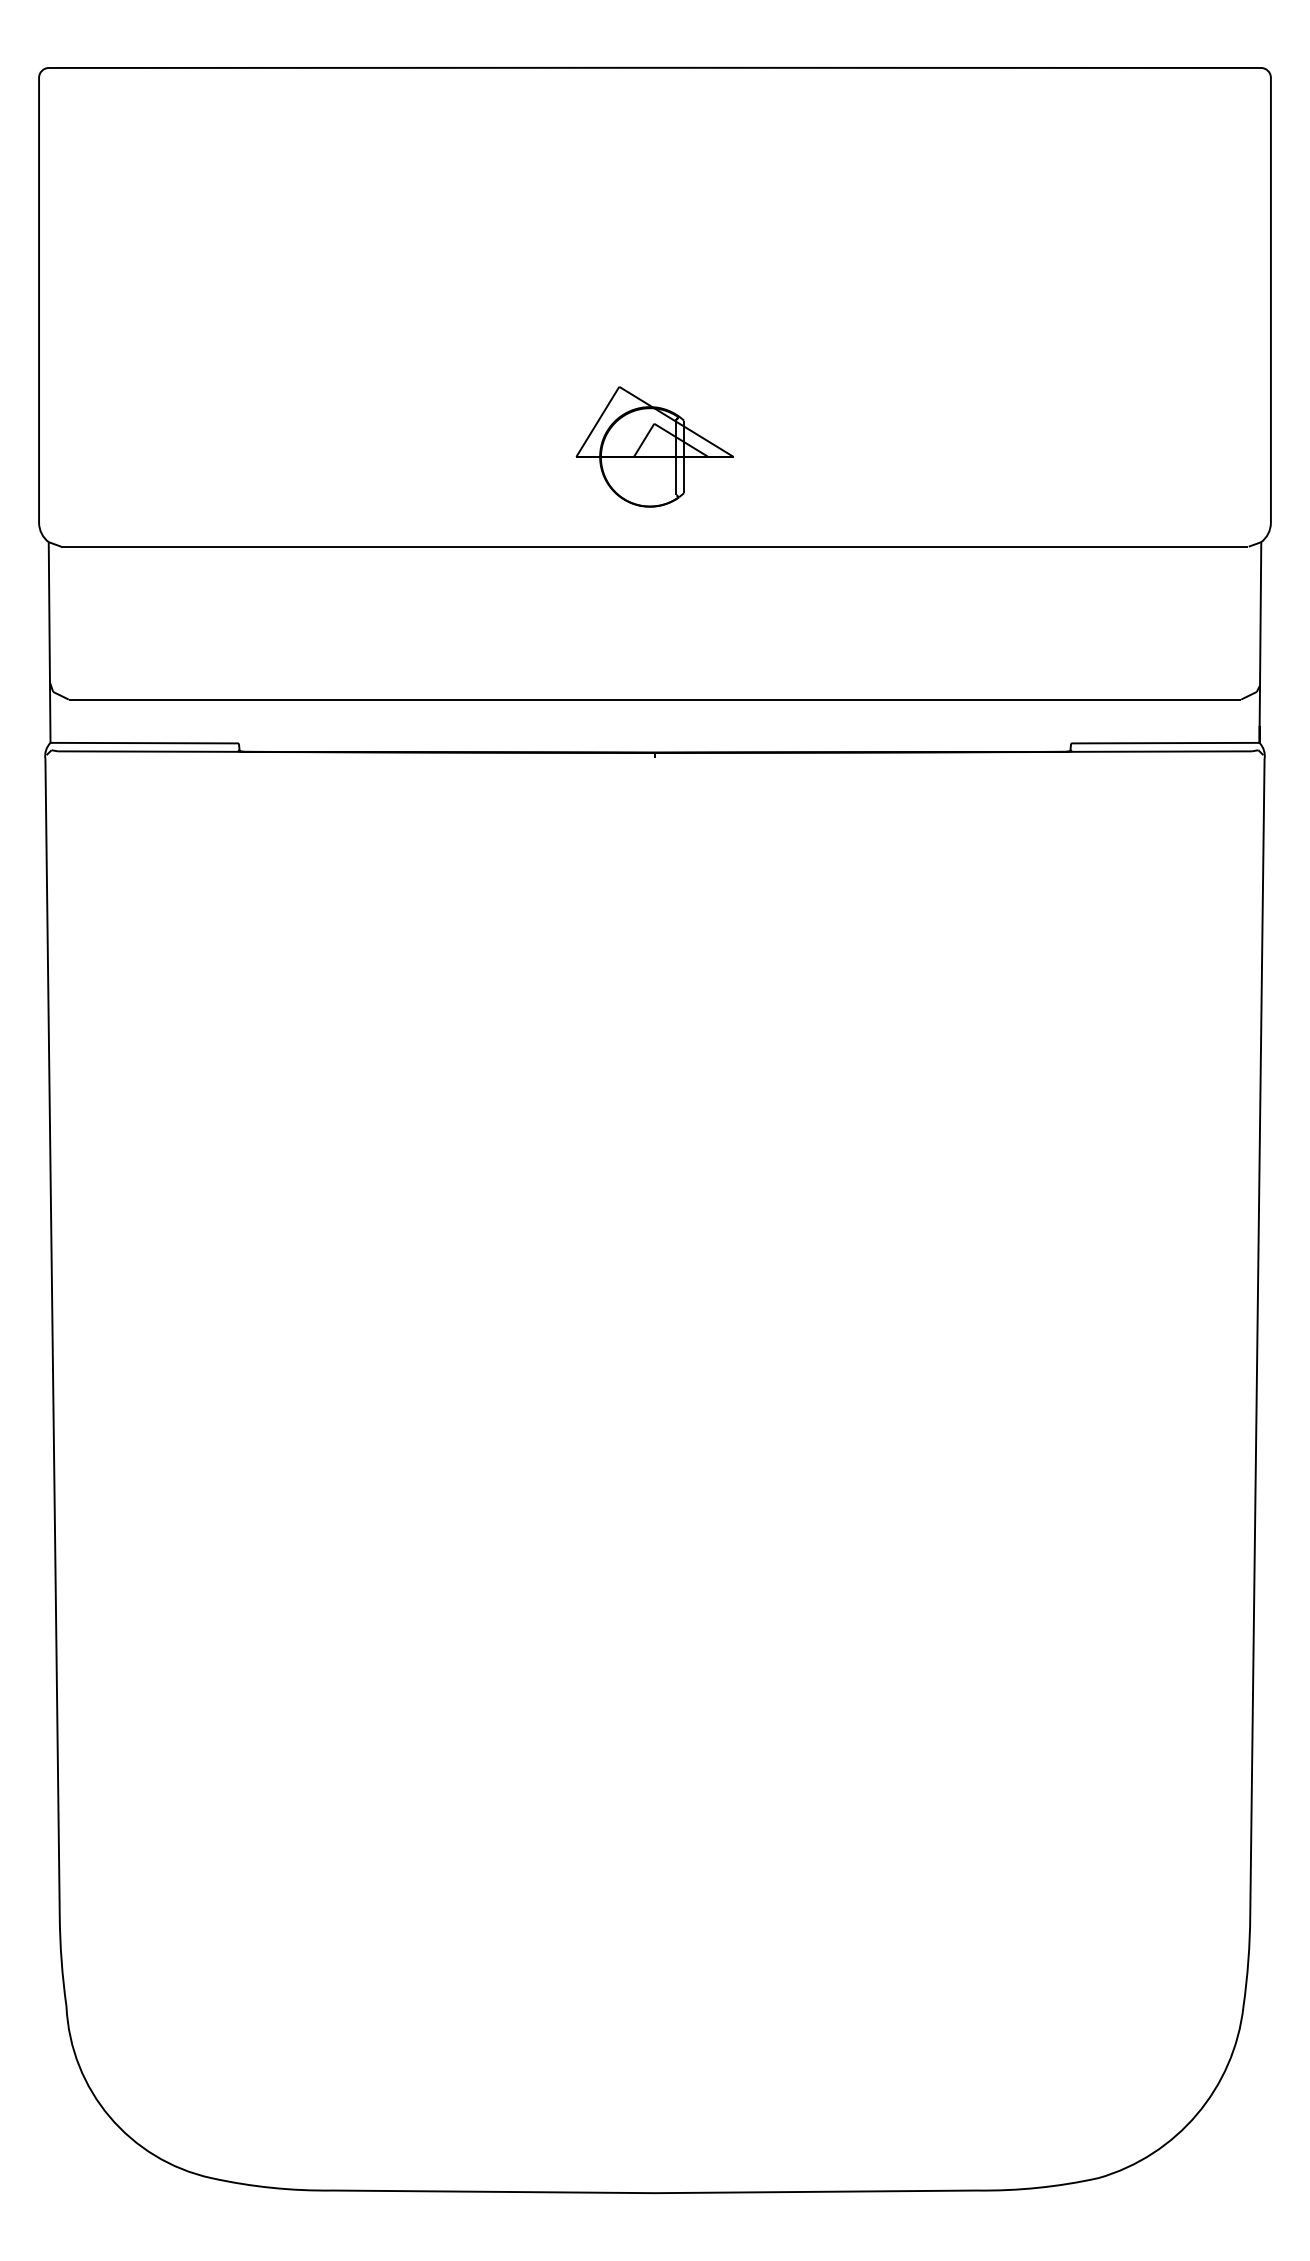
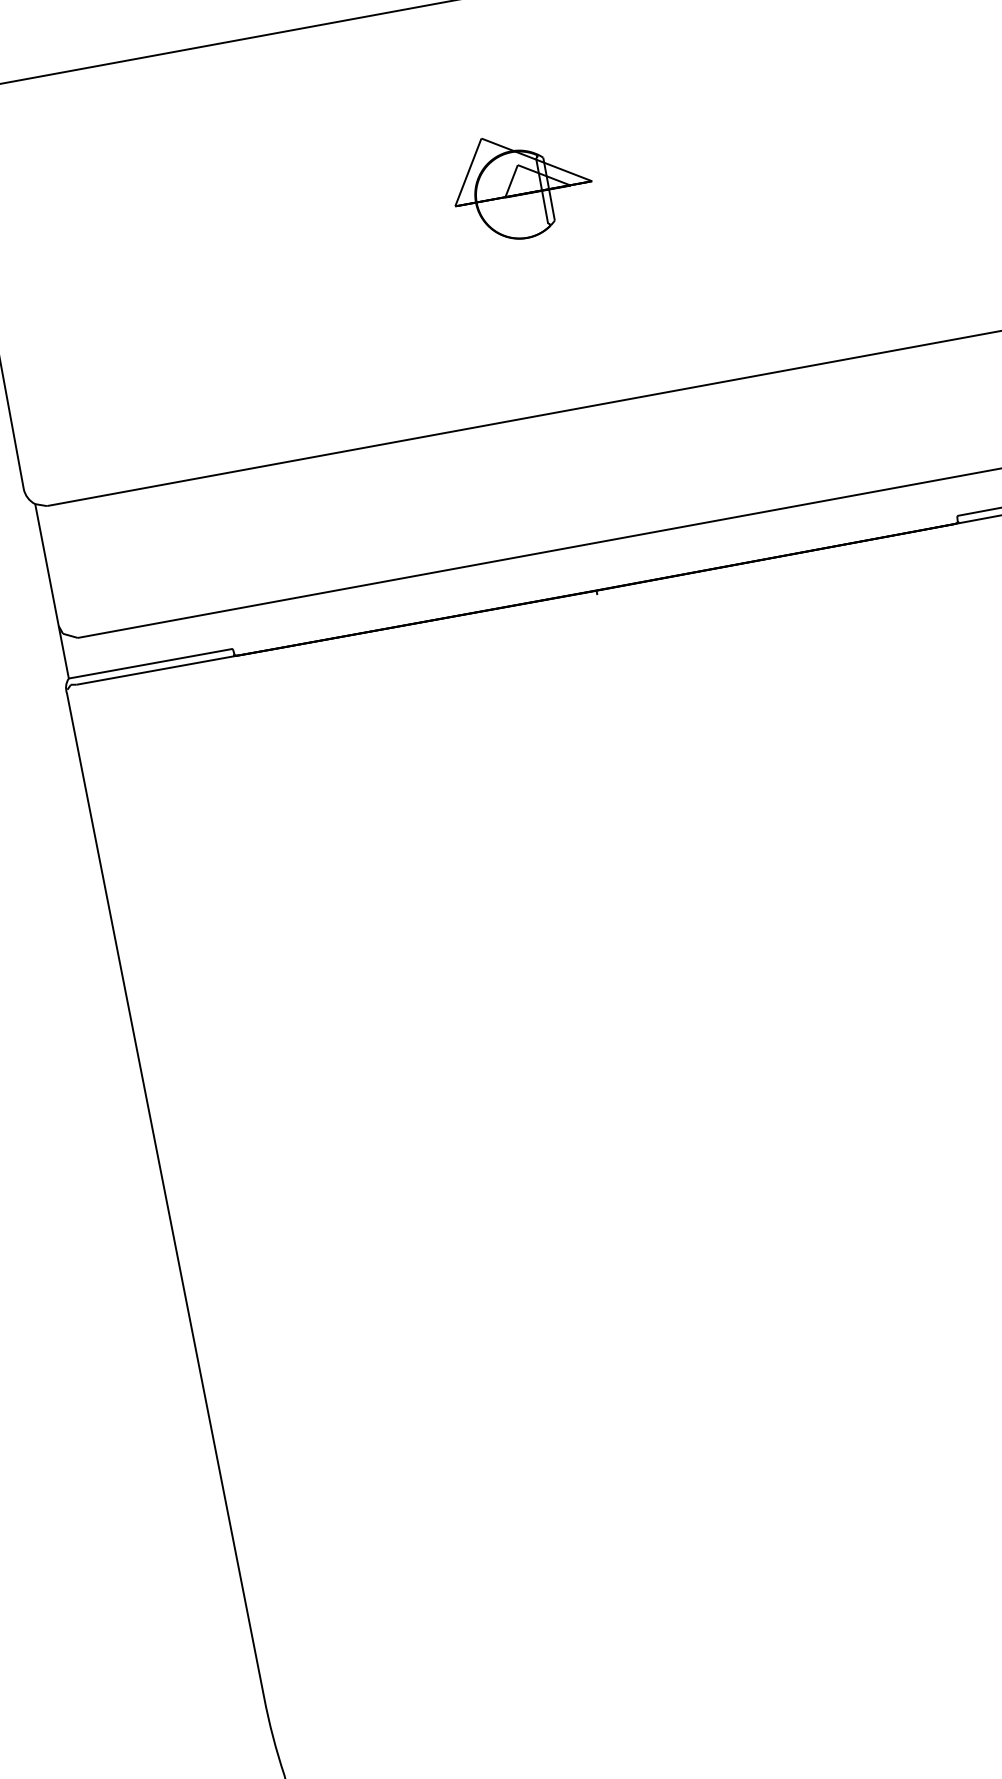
part: (654, 446) -> (521, 184), moved

